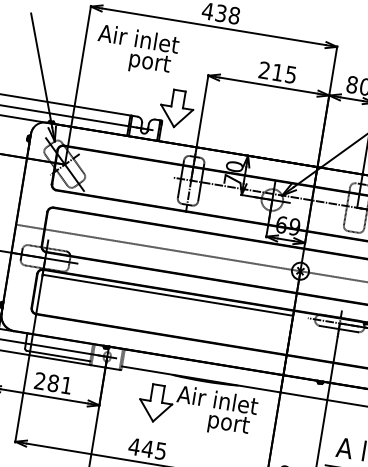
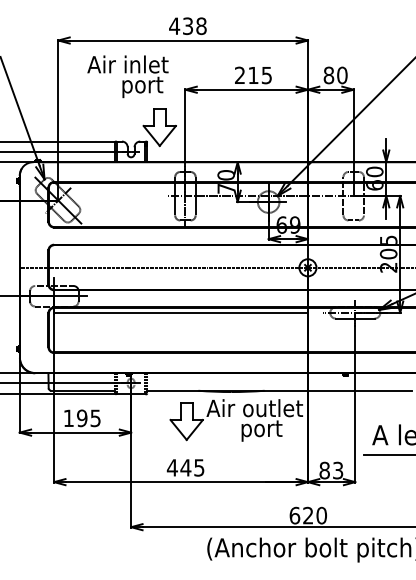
text: (136, 50) -> (127, 76), moved
text: (52, 383) -> (81, 418), 281 -> 195
text: (243, 404) -> (273, 408), Air inlet -> Air outlet

